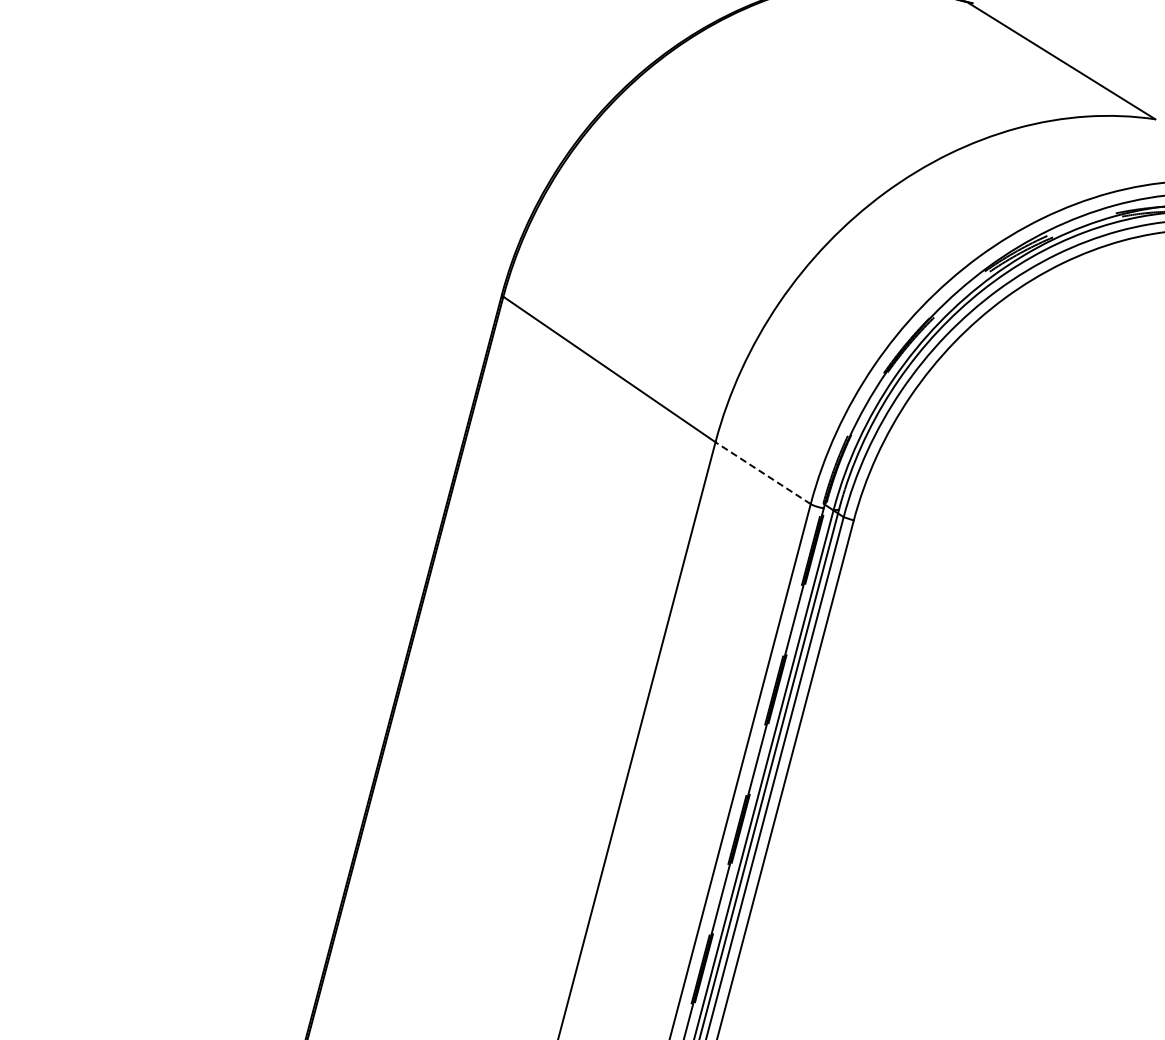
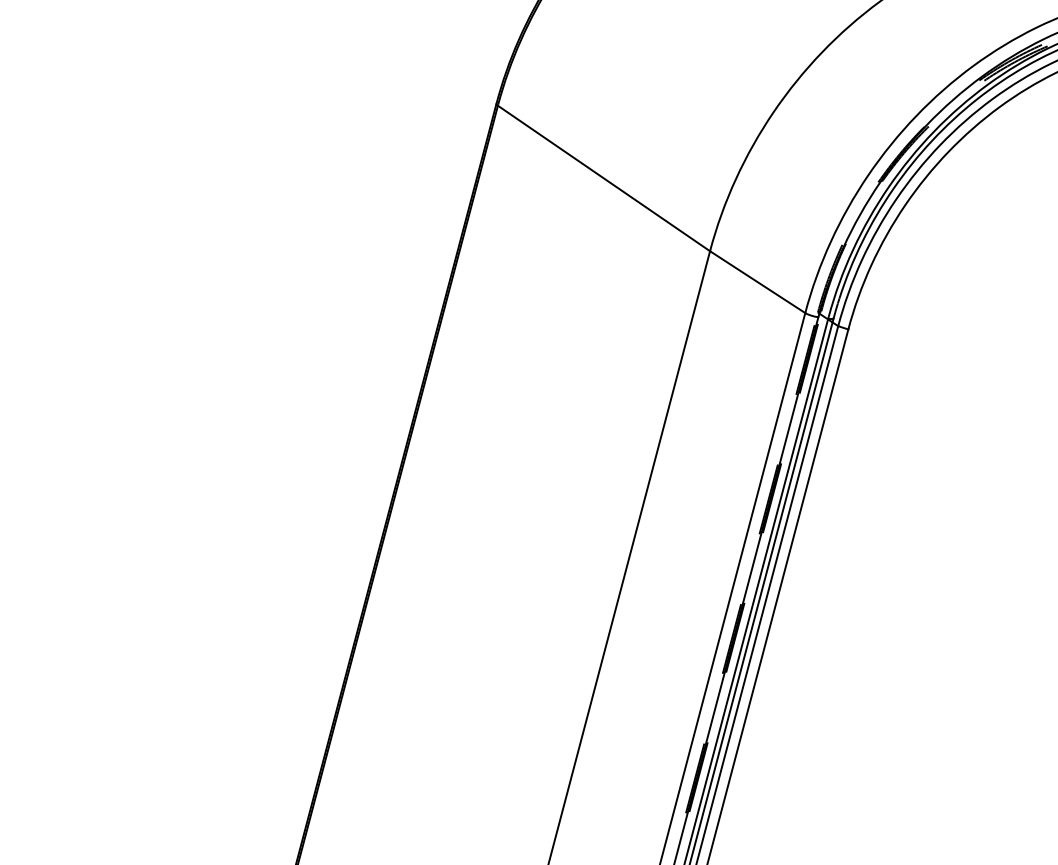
line: (763, 473) -> (758, 282), dashed -> solid

